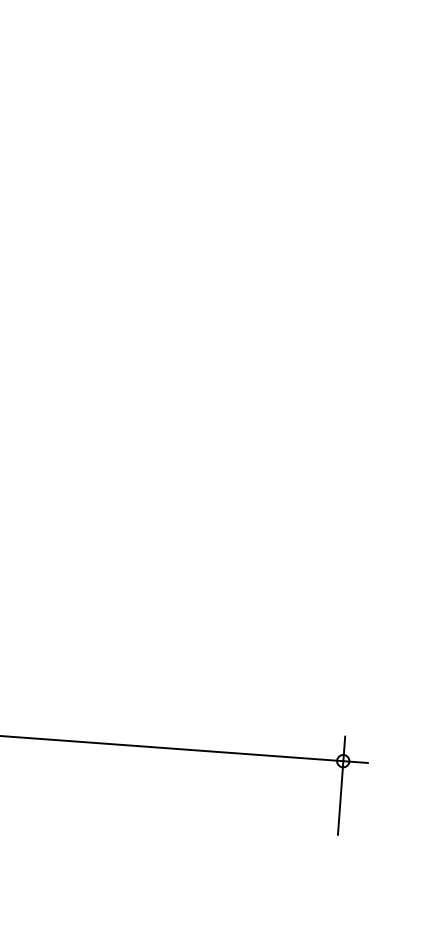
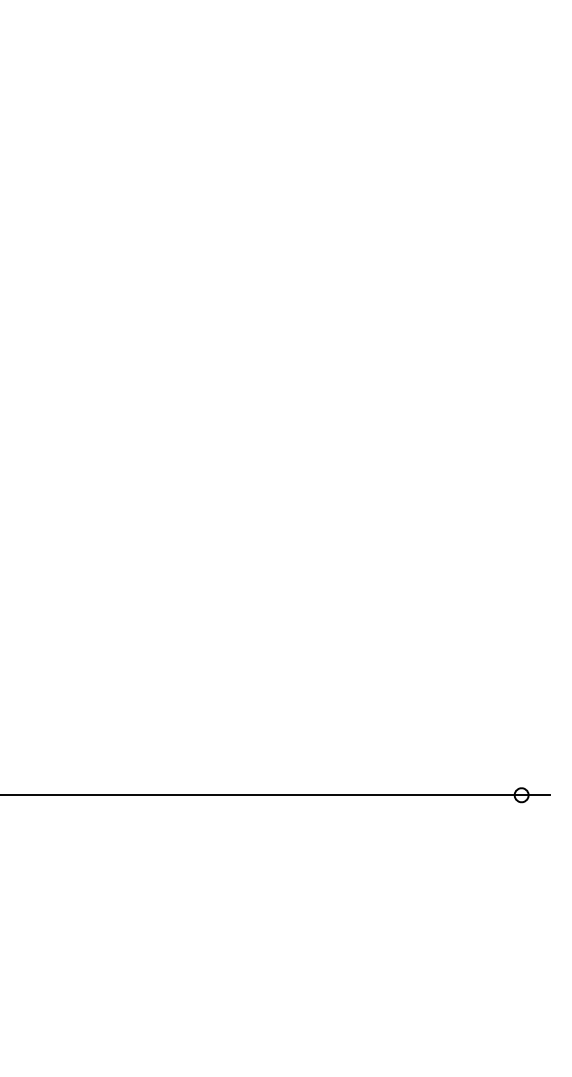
line: (341, 785) -> (521, 822), removed

